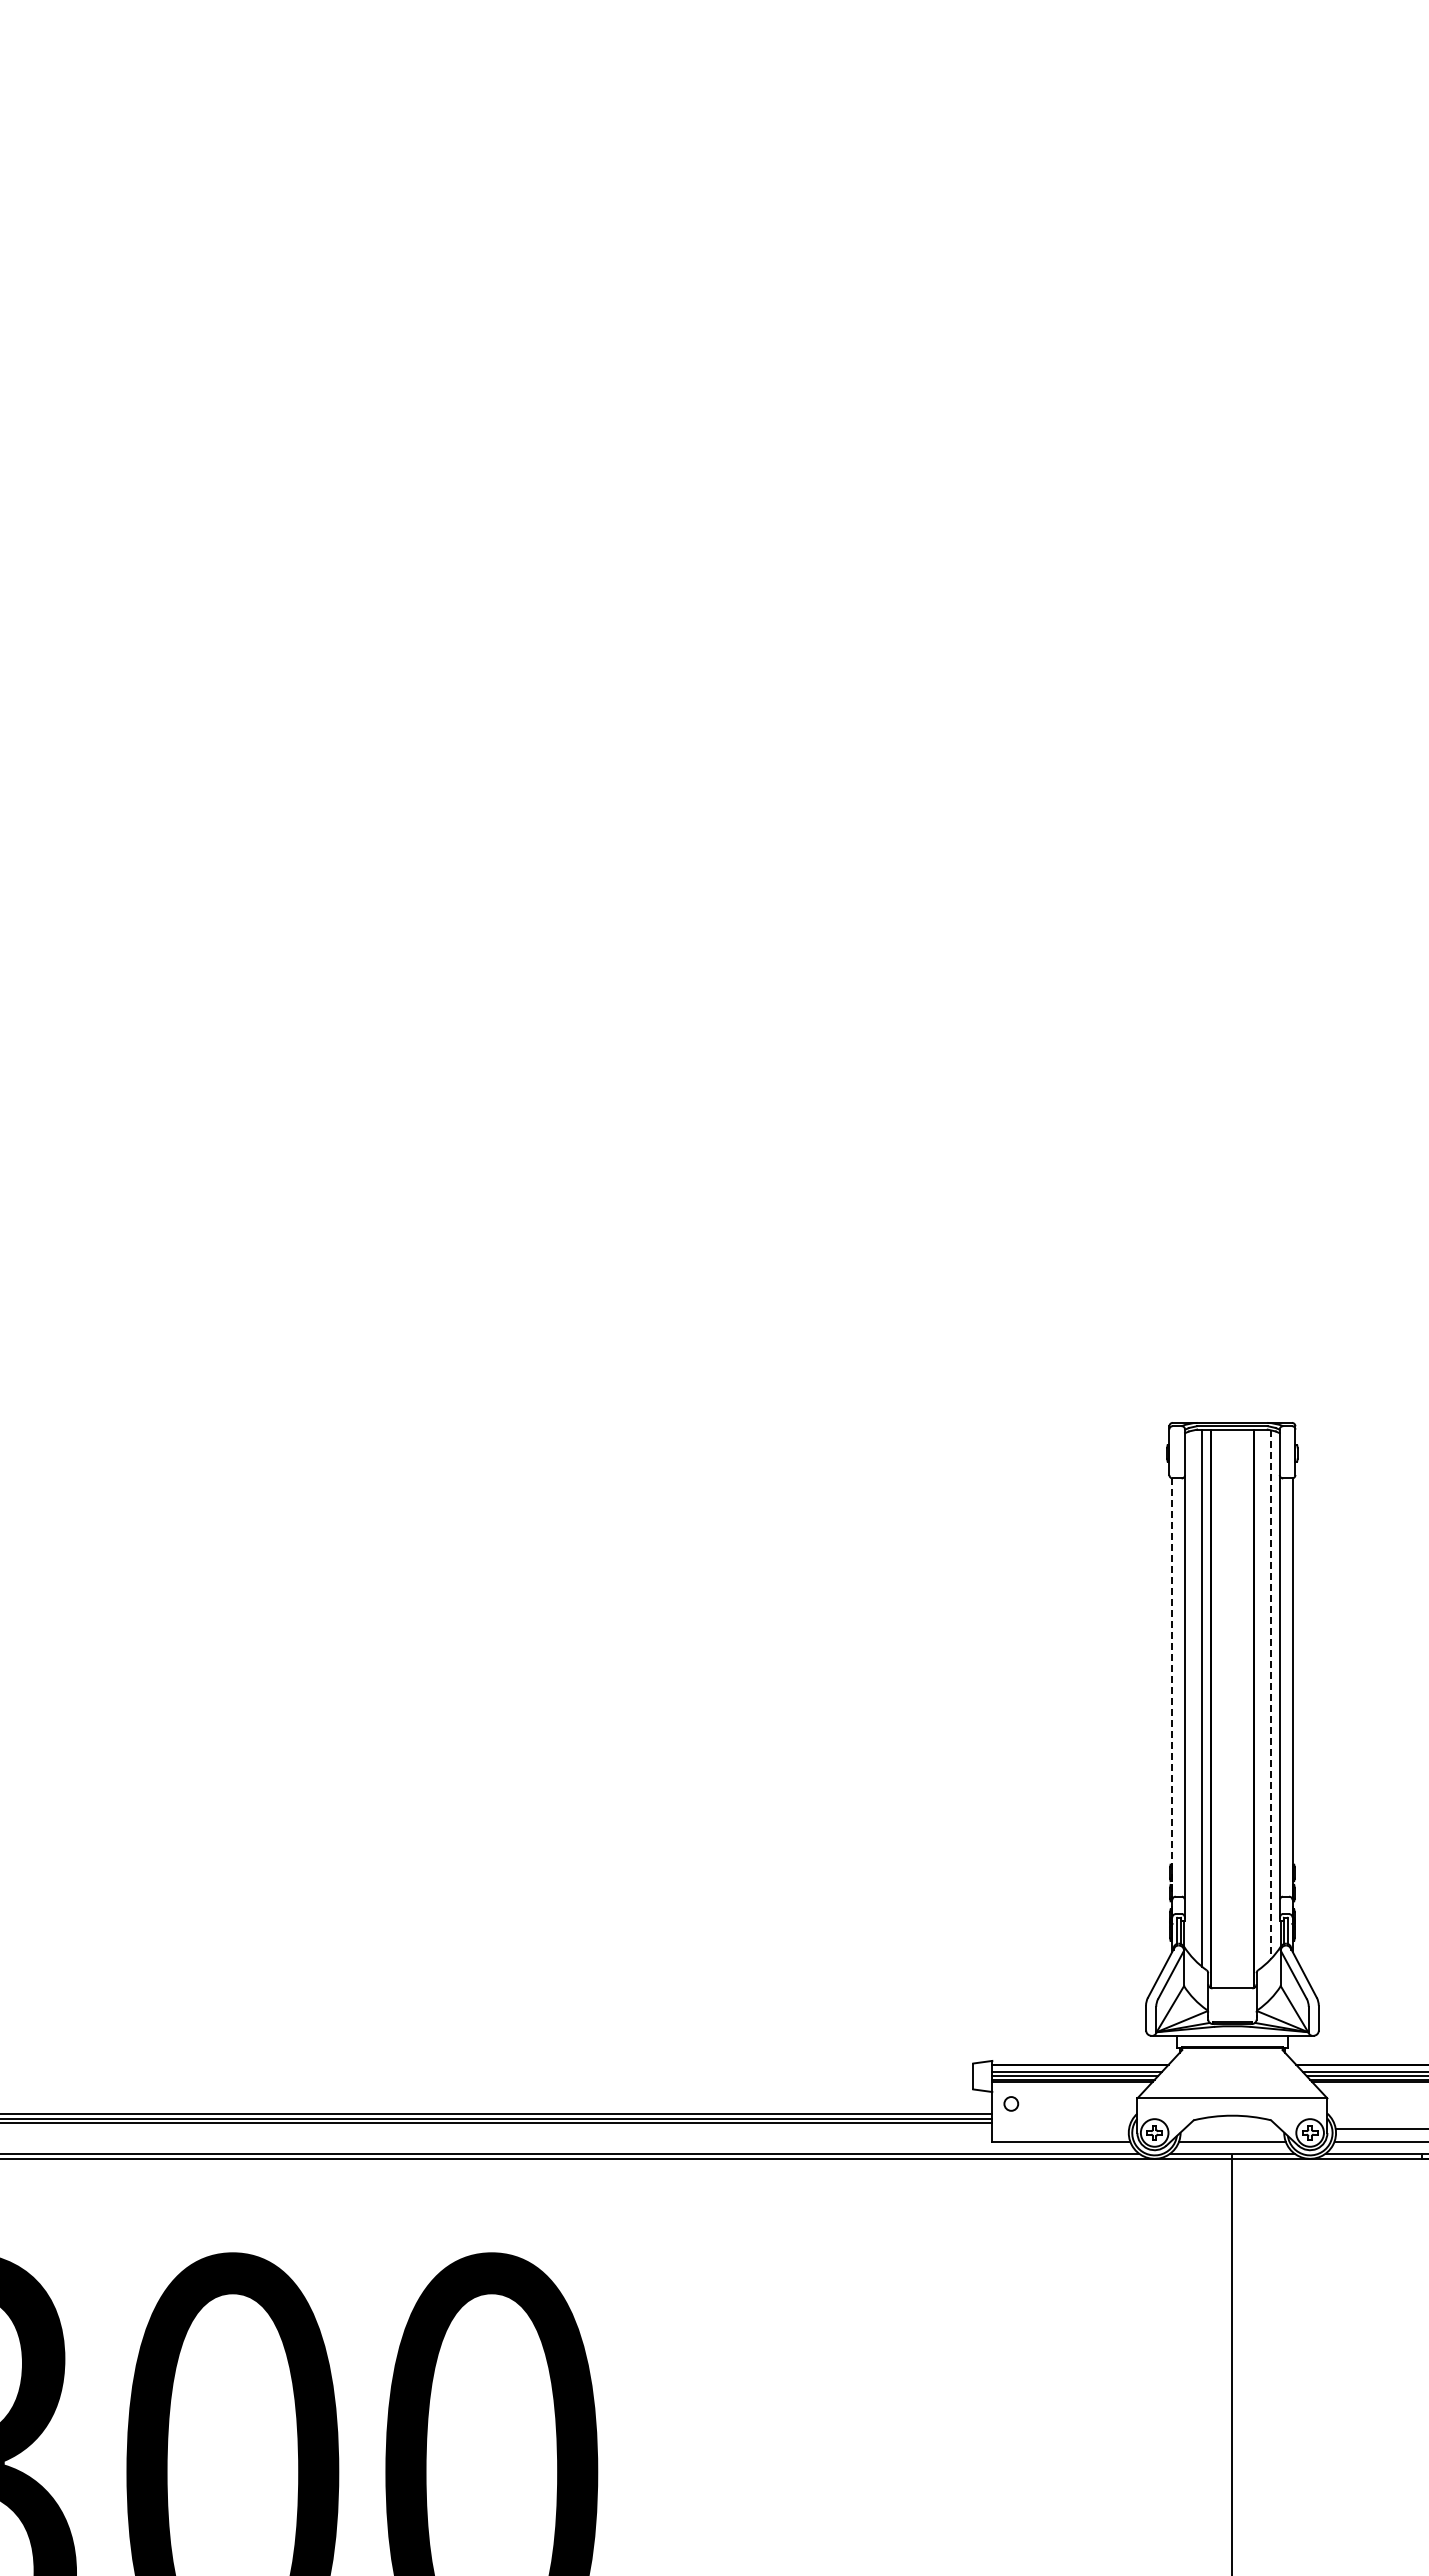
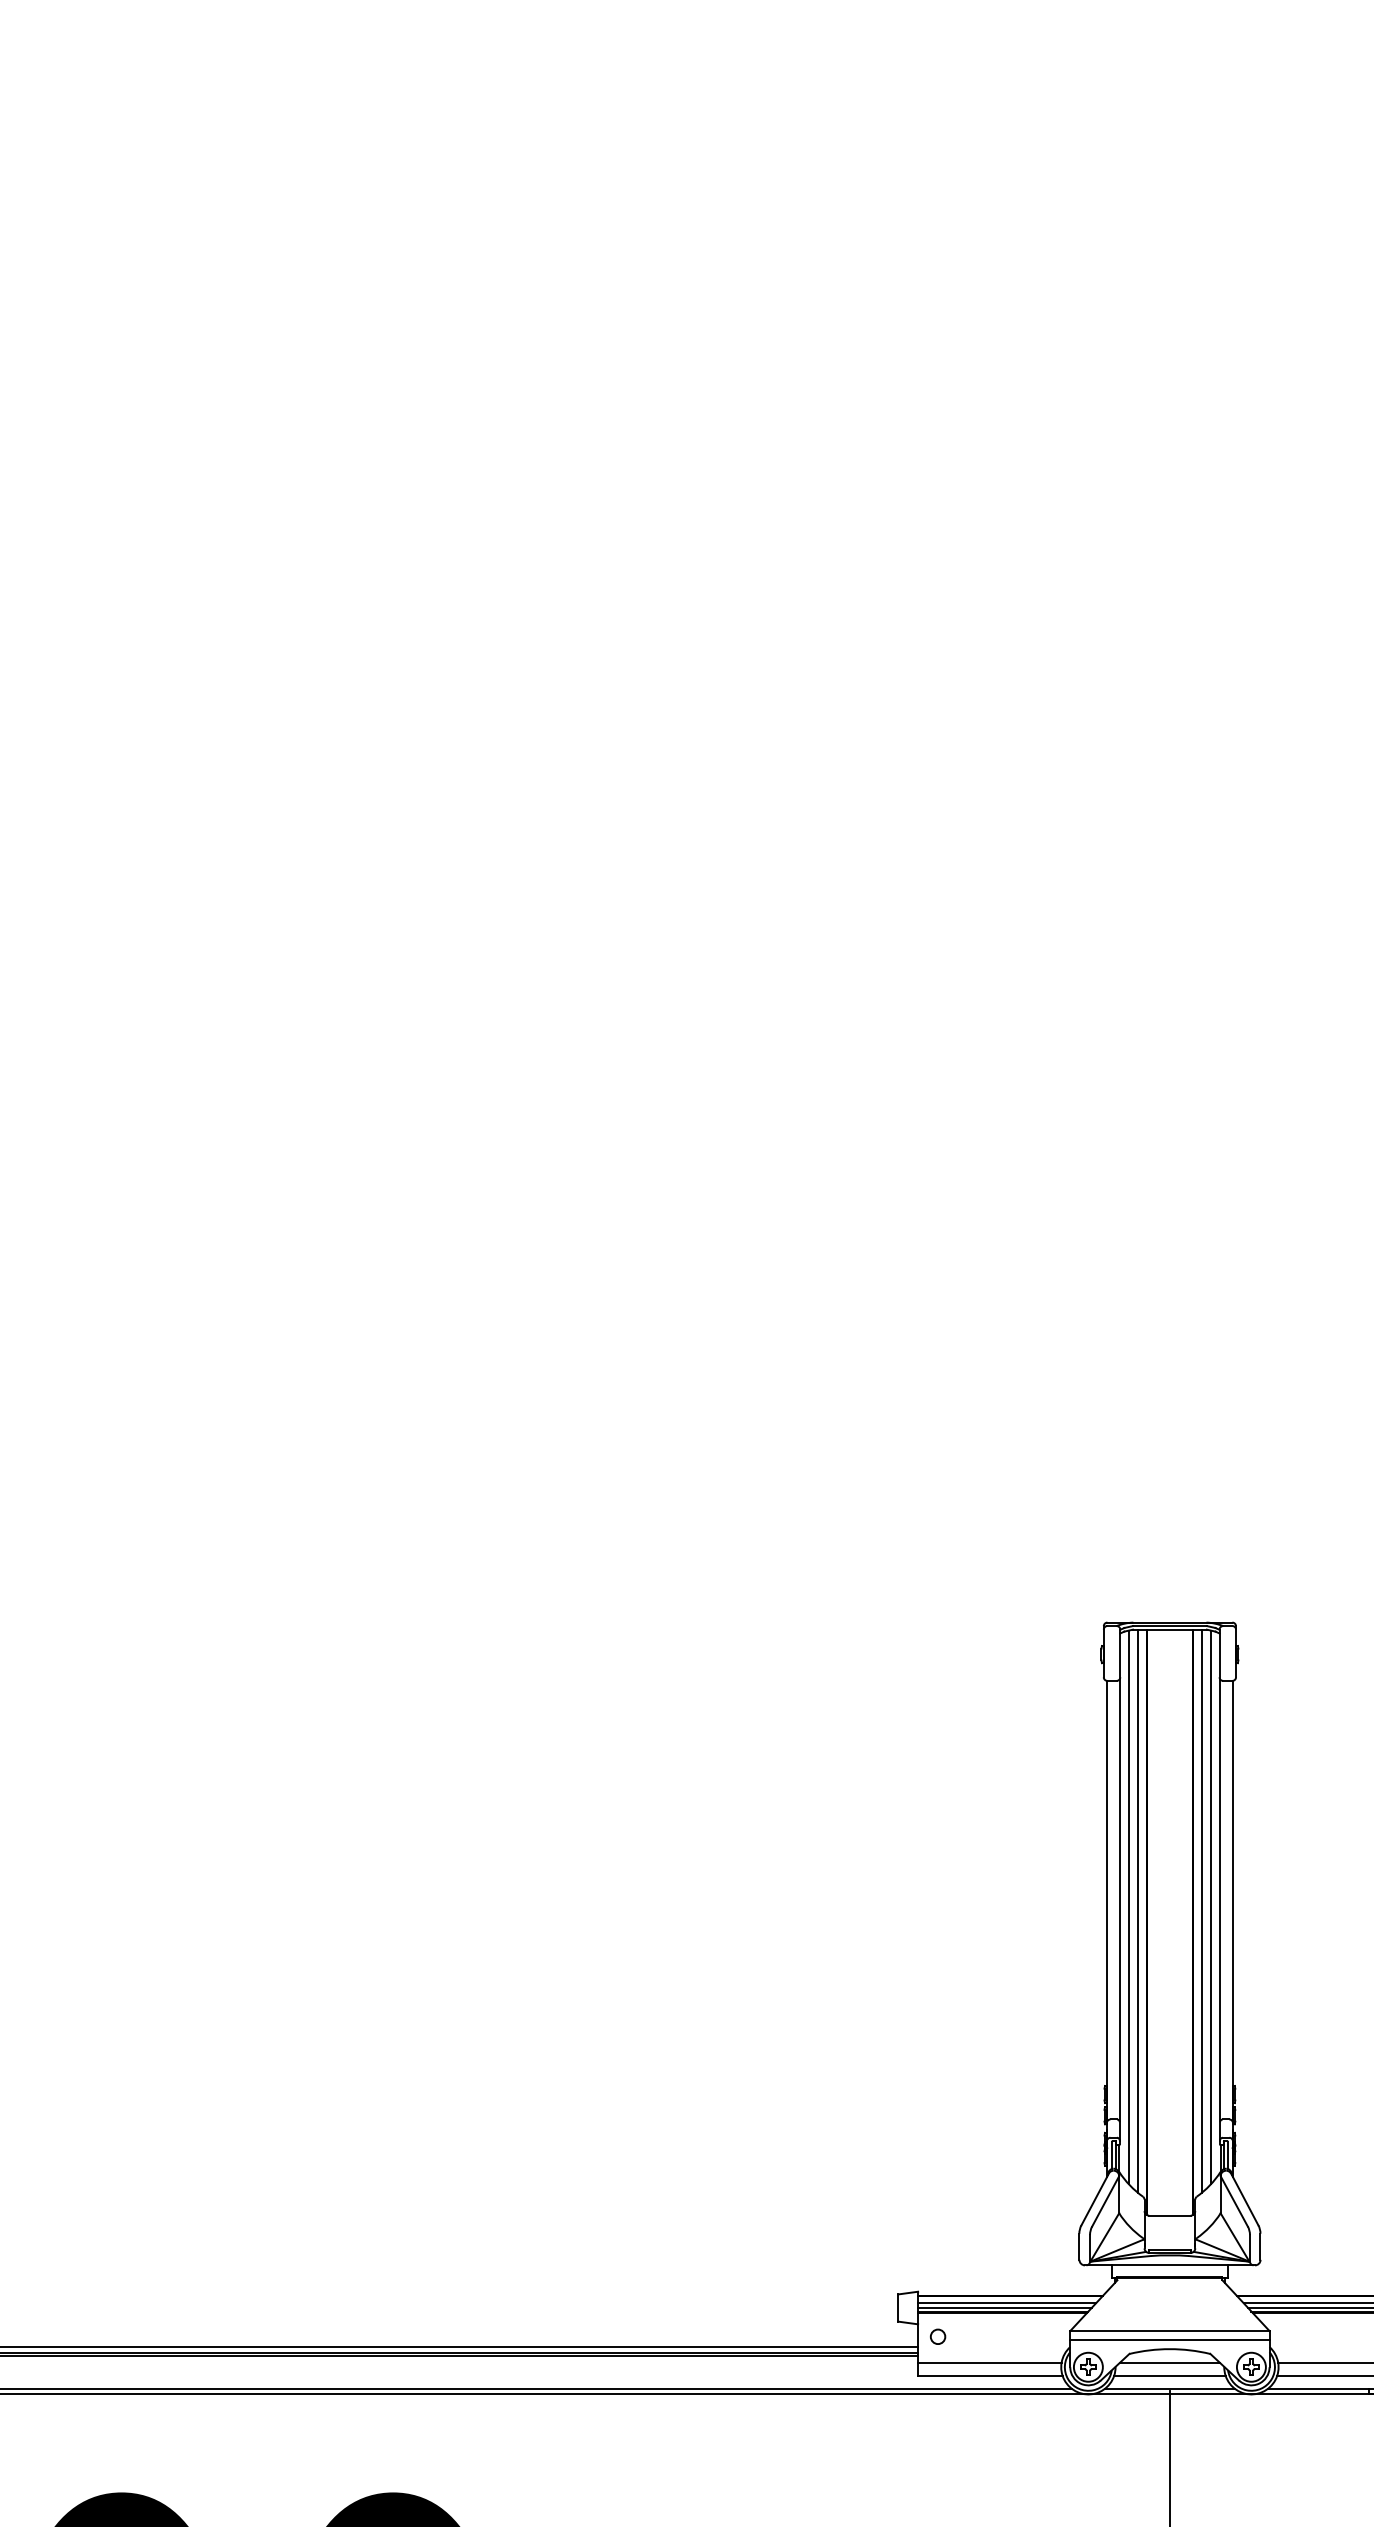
line: (1172, 1689) -> (1107, 1902), dashed -> solid
line: (1193, 1694) -> (1129, 1907), added
line: (1271, 1695) -> (1210, 1908), dashed -> solid
line: (1262, 1697) -> (1201, 1910), added
line: (1232, 2107) -> (1170, 2340), added
line: (1060, 2128) -> (989, 2362), added
line: (1232, 2128) -> (1170, 2362), added

